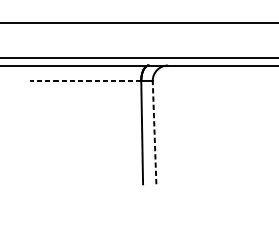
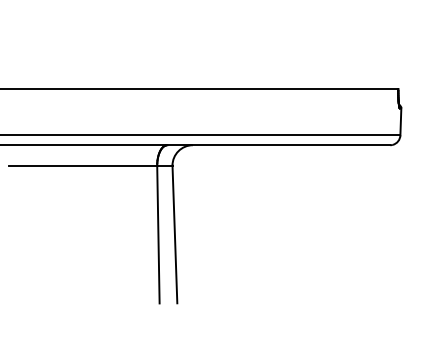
line: (85, 80) -> (83, 165), dashed -> solid
line: (154, 132) -> (174, 234), dashed -> solid

